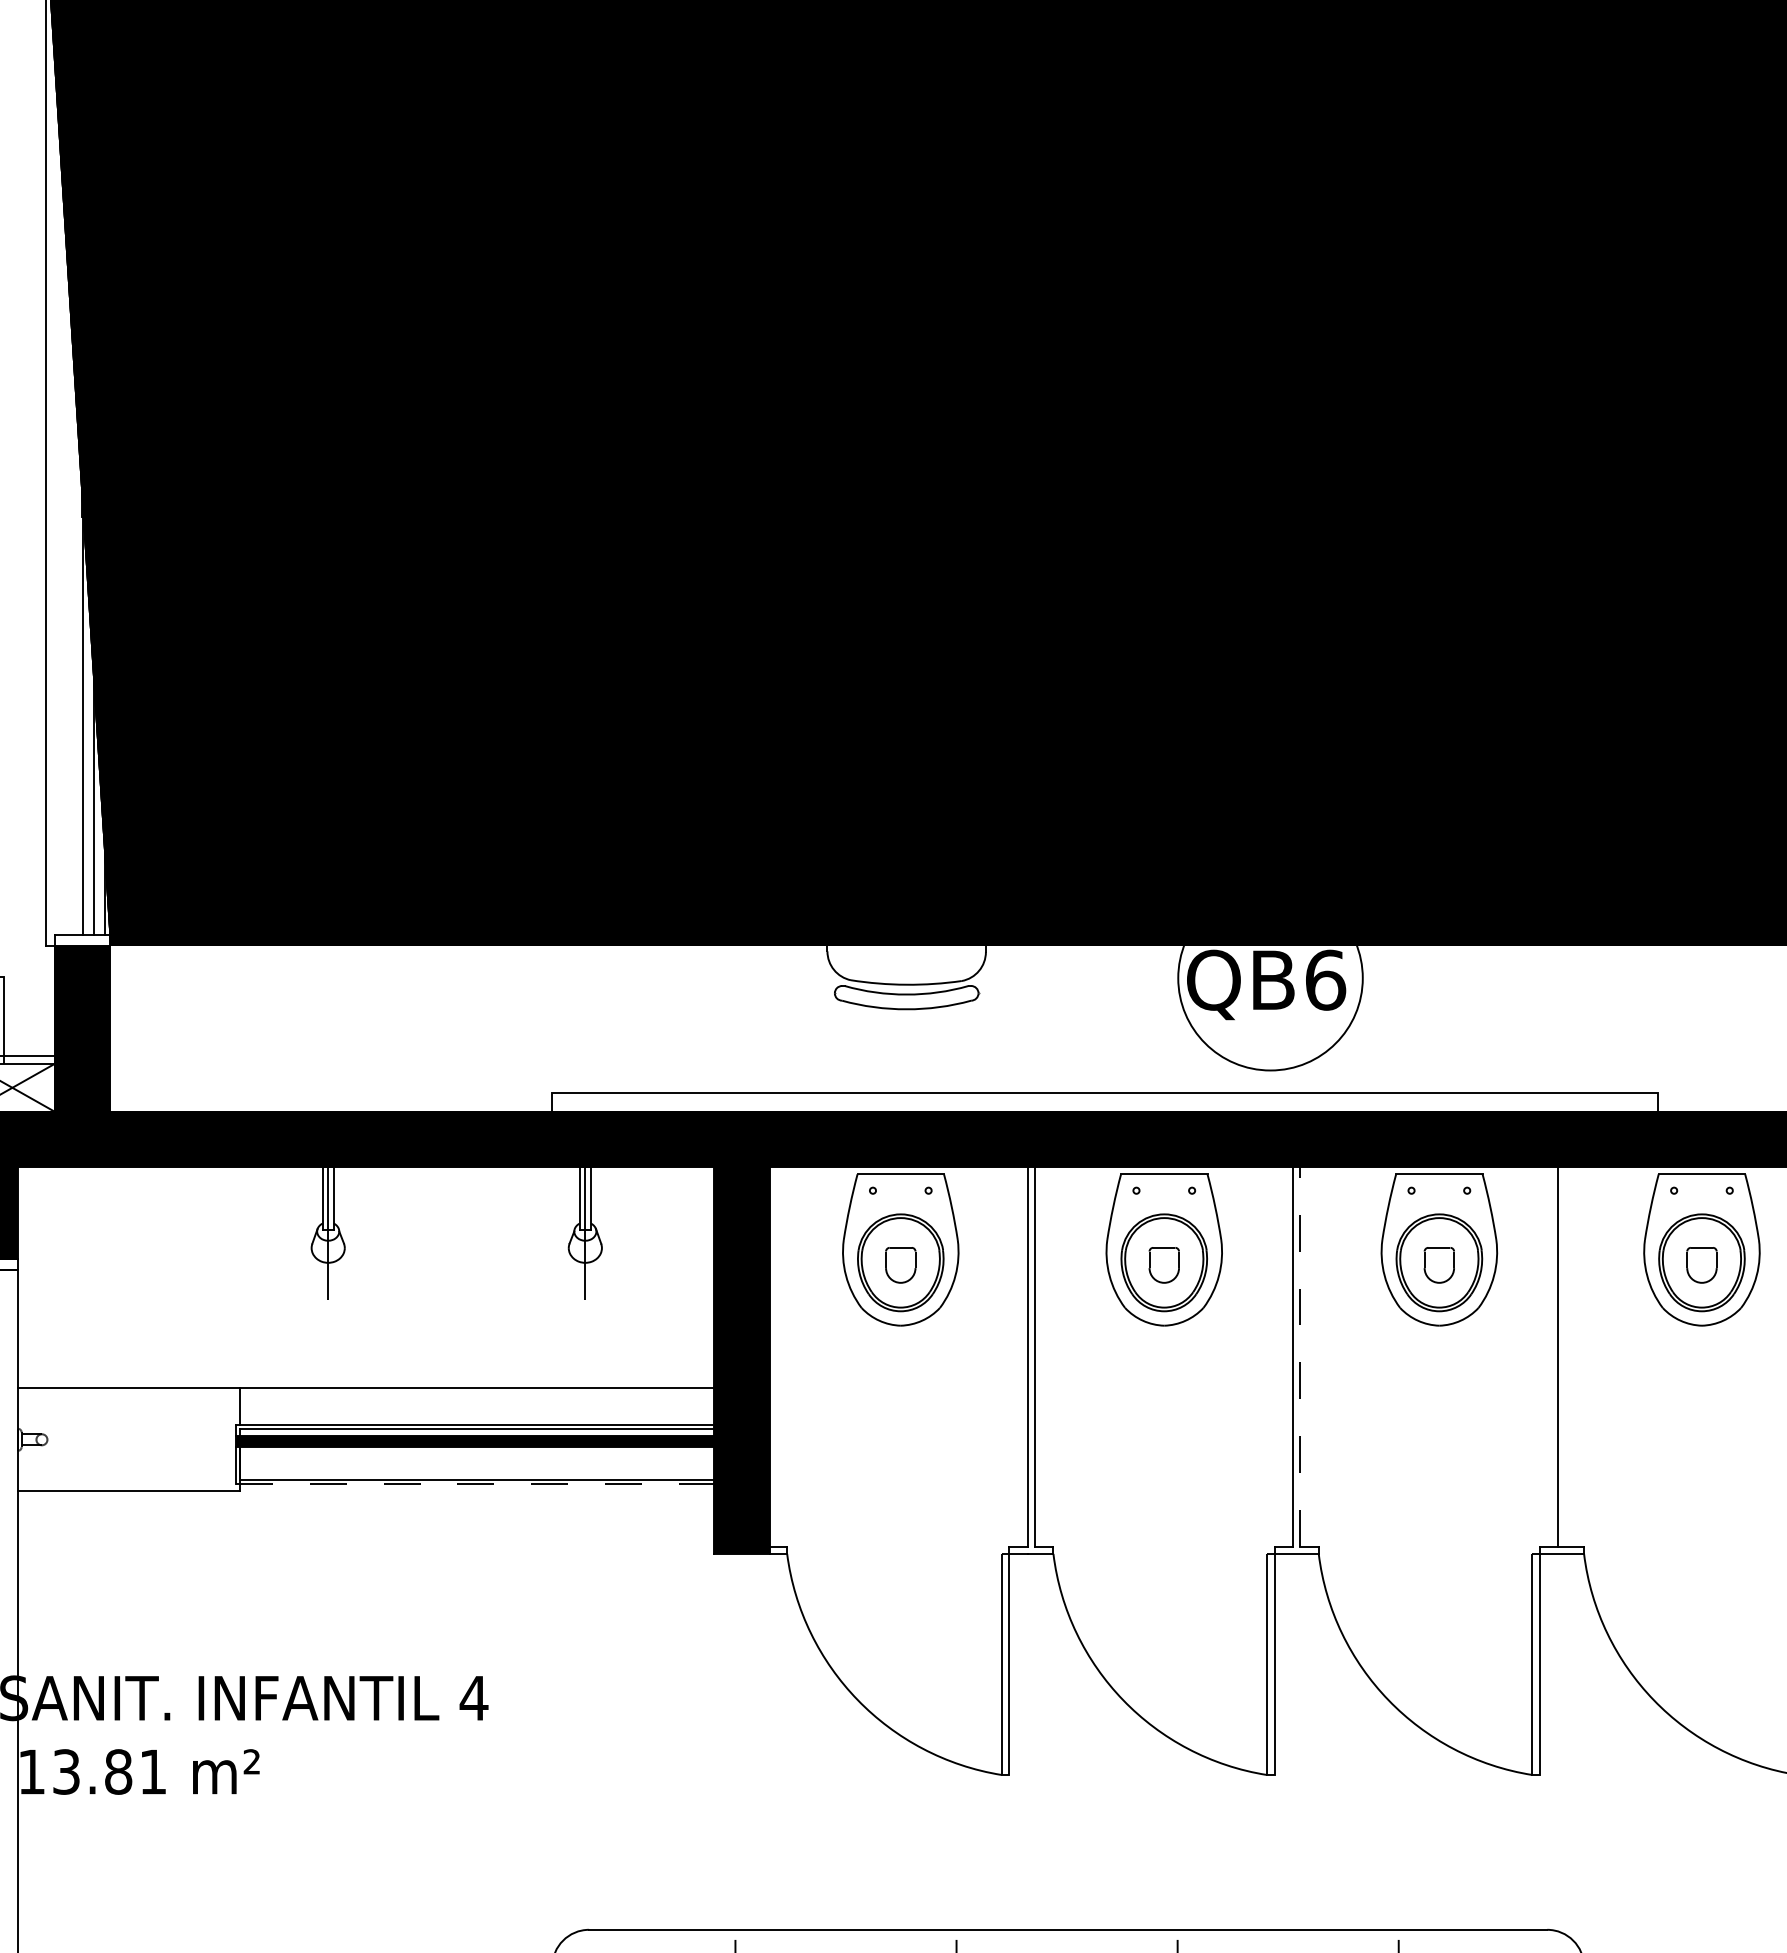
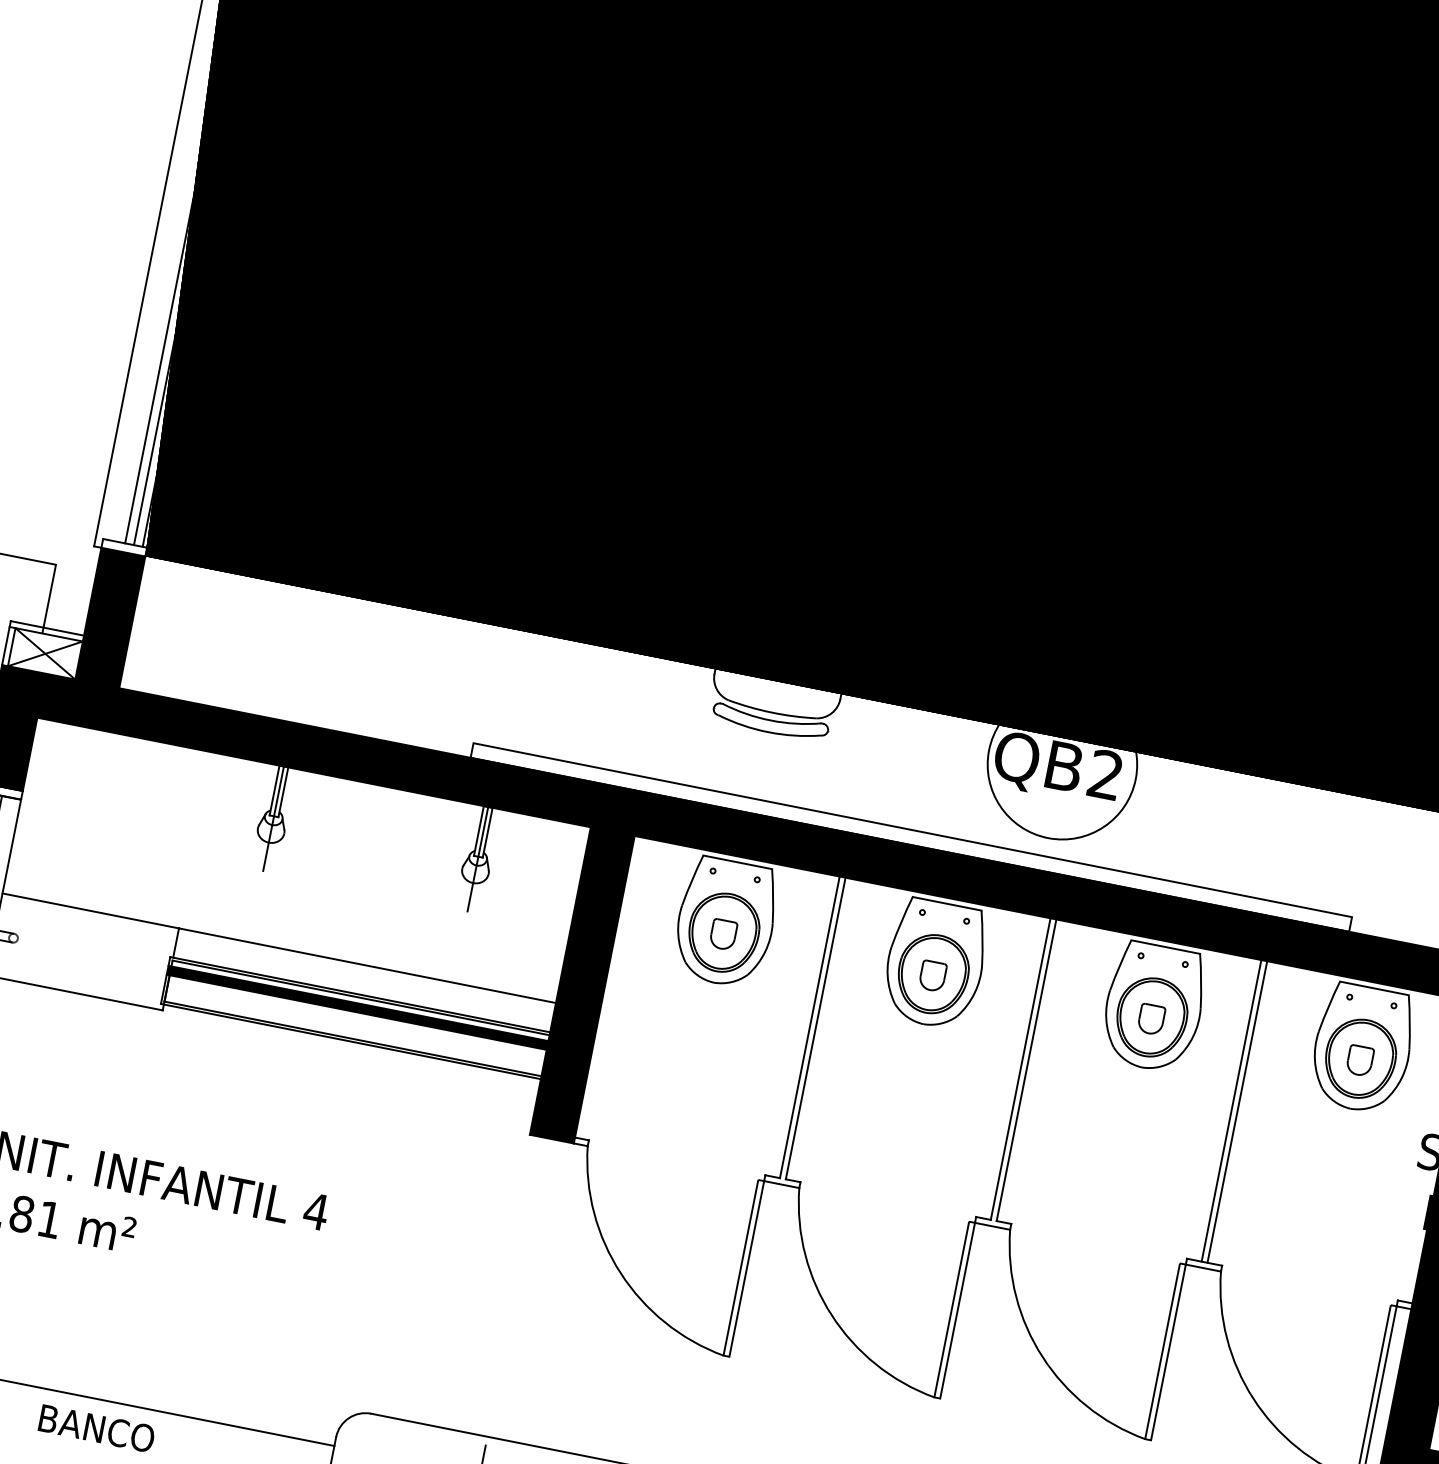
text: (1326, 979) -> (1106, 774), QB6 -> QB2
line: (1300, 1356) -> (1026, 1070), dashed -> solid
line: (1565, 1356) -> (1237, 1111), added
line: (475, 1484) -> (350, 1041), dashed -> solid

